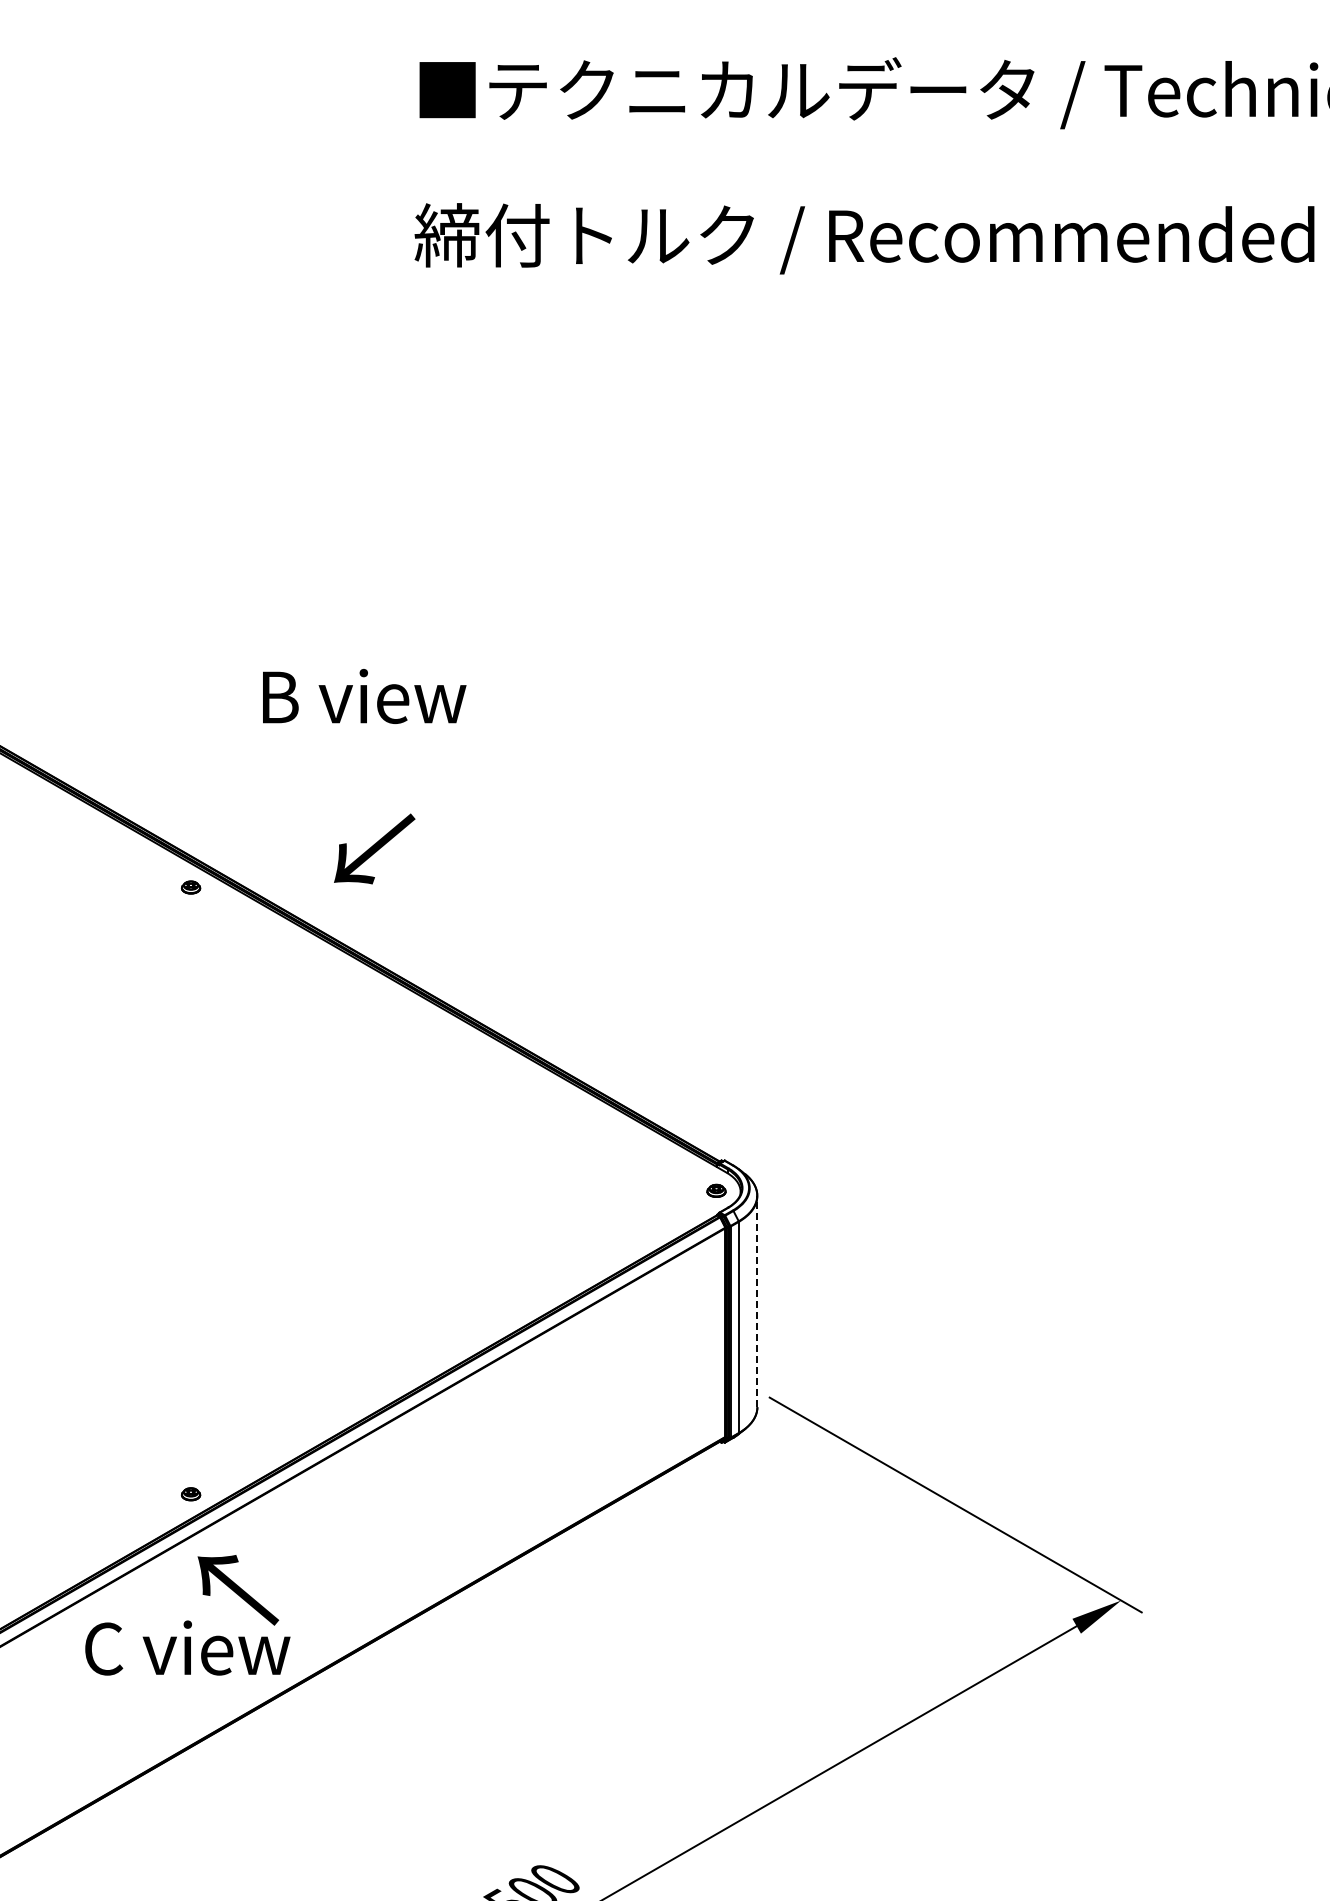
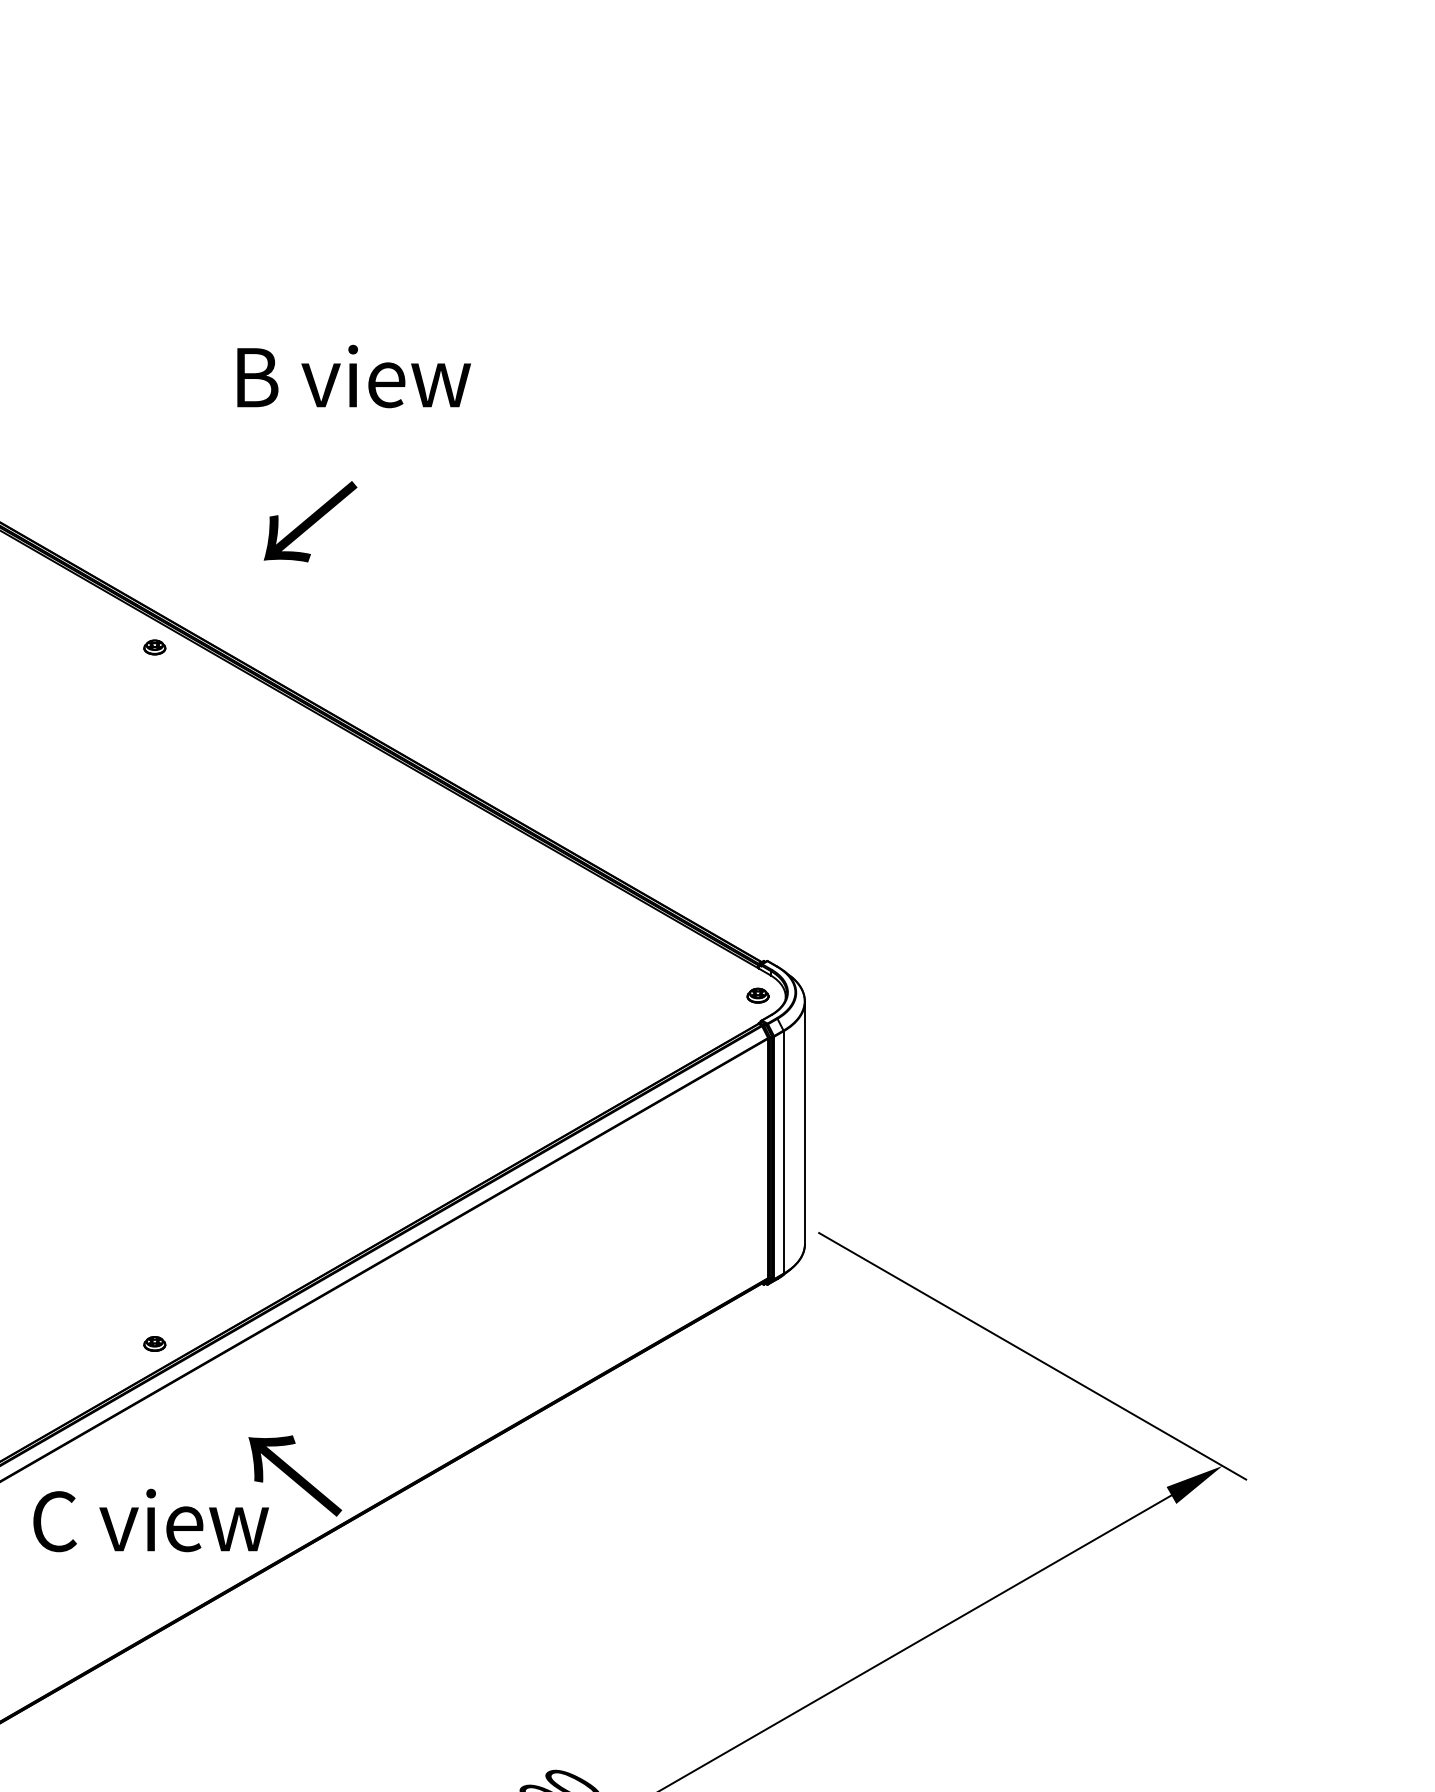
text: (364, 696) -> (353, 376), moved
text: (374, 848) -> (310, 521), moved
line: (757, 1301) -> (805, 1122), dashed -> solid
text: (238, 1590) -> (295, 1476), moved

